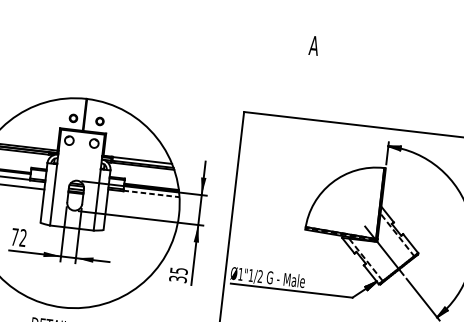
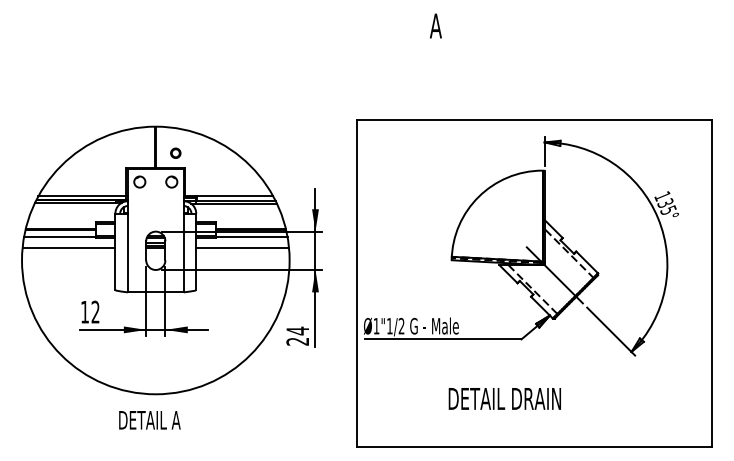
part: (73, 117) -> (141, 152), removed
line: (151, 193) -> (251, 237), dashed -> solid
line: (143, 200) -> (242, 247), added
text: (14, 237) -> (84, 312), 72 -> 12
text: (178, 274) -> (297, 335), 35 -> 24

